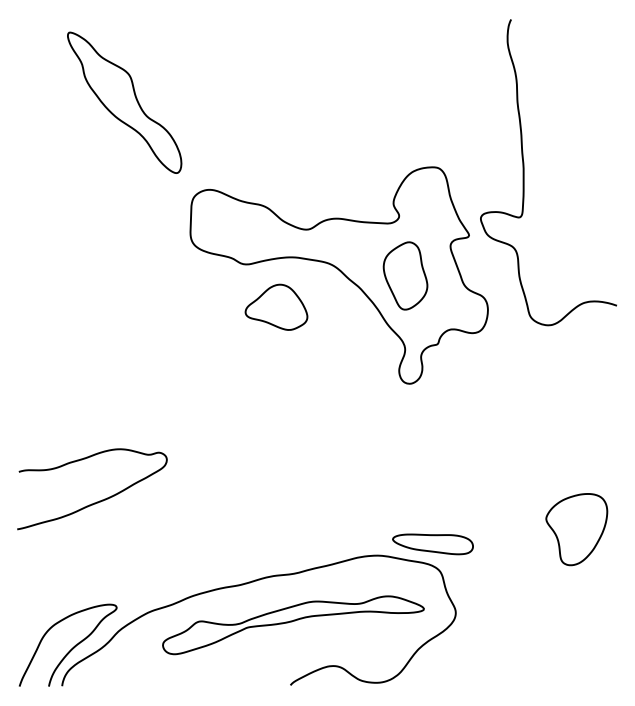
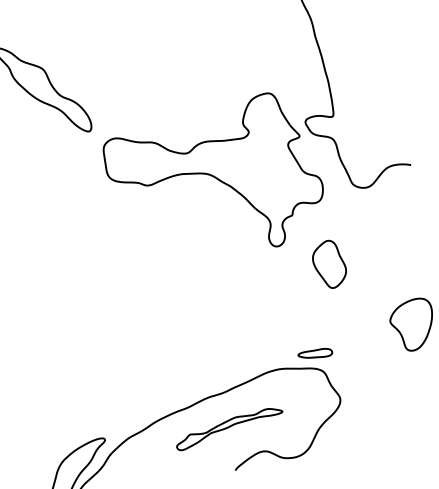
part: (405, 275) -> (329, 264), moved
part: (276, 306) -> (175, 210), removed
curve: (97, 501) -> (77, 368), removed
part: (432, 544) -> (315, 354), size x0.6
part: (293, 625) -> (229, 428), size x0.6

